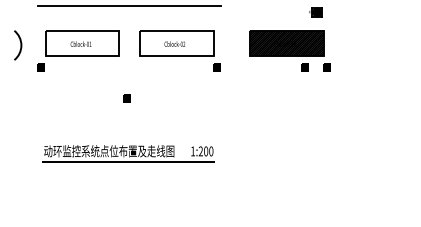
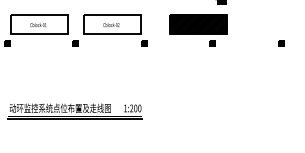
part: (326, 67) -> (280, 43), moved
part: (126, 98) -> (75, 43), moved
line: (128, 165) -> (75, 119), added

